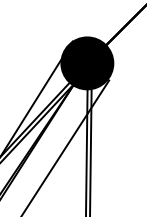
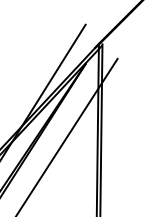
fill: (87, 62) -> (98, 43), removed

